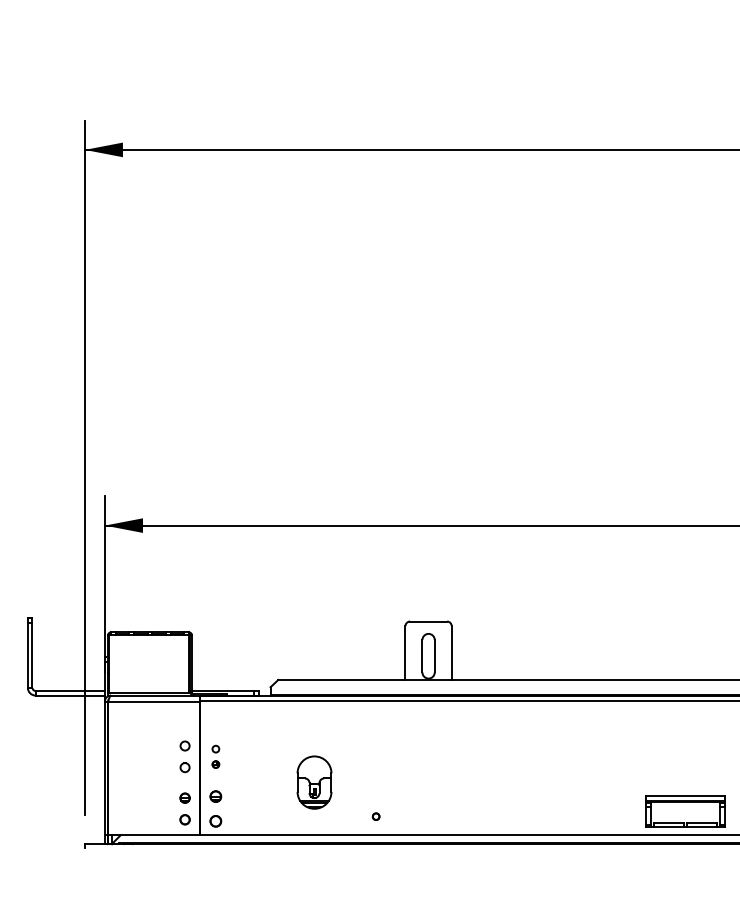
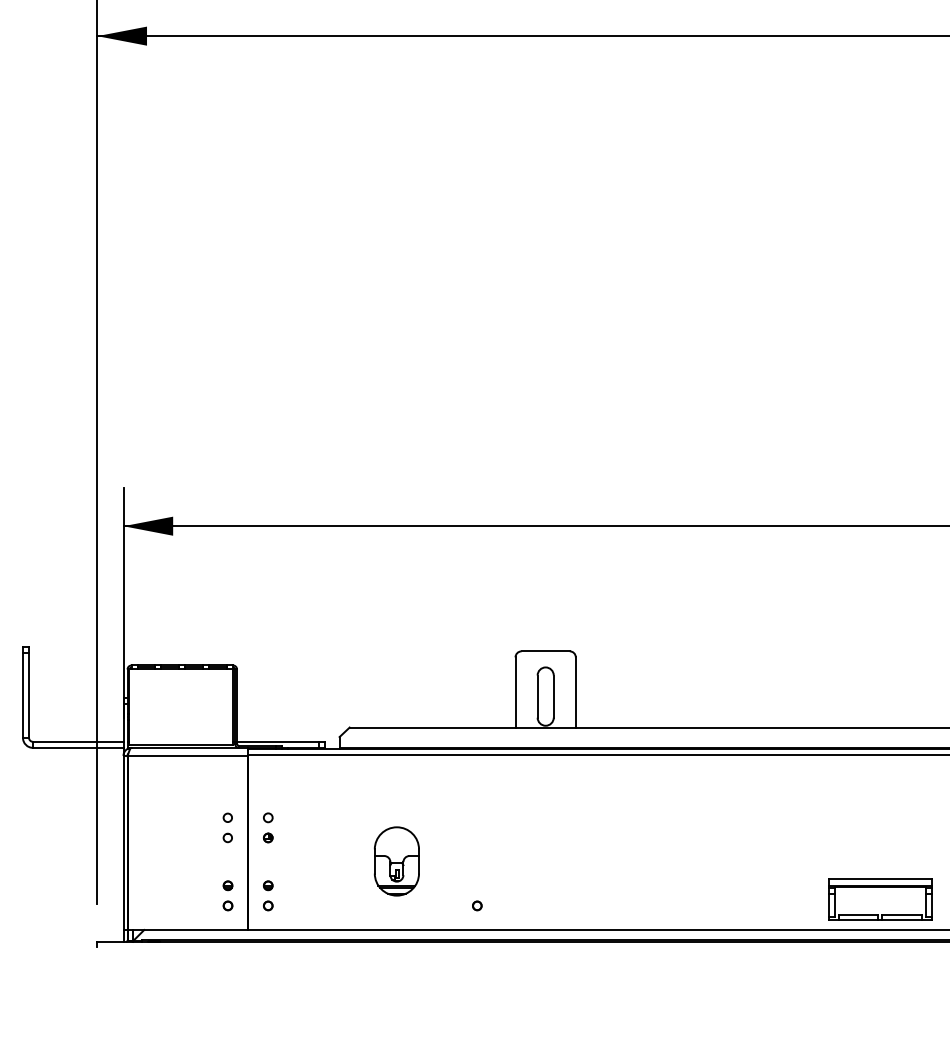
part: (184, 756) -> (227, 827), size x0.71
part: (184, 808) -> (227, 895), size x0.71
part: (215, 808) -> (267, 895), size x0.62

